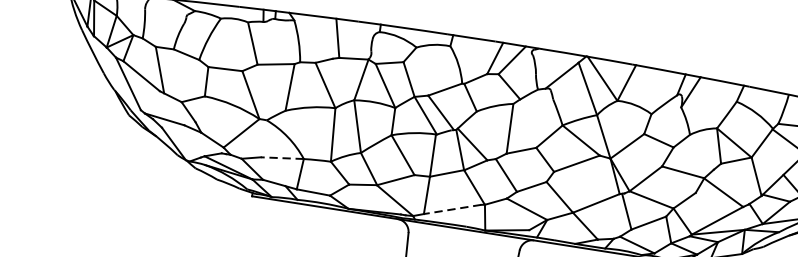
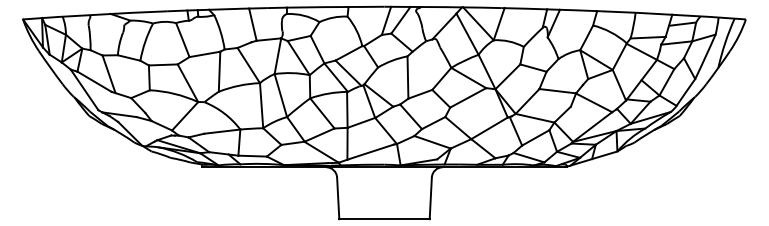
line: (281, 157) -> (221, 131), dashed -> solid
line: (452, 209) -> (370, 152), dashed -> solid

